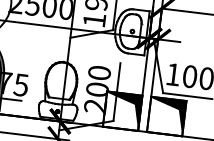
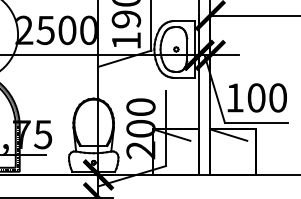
fill: (122, 109) -> (175, 150), removed
fill: (166, 115) -> (232, 150), removed

